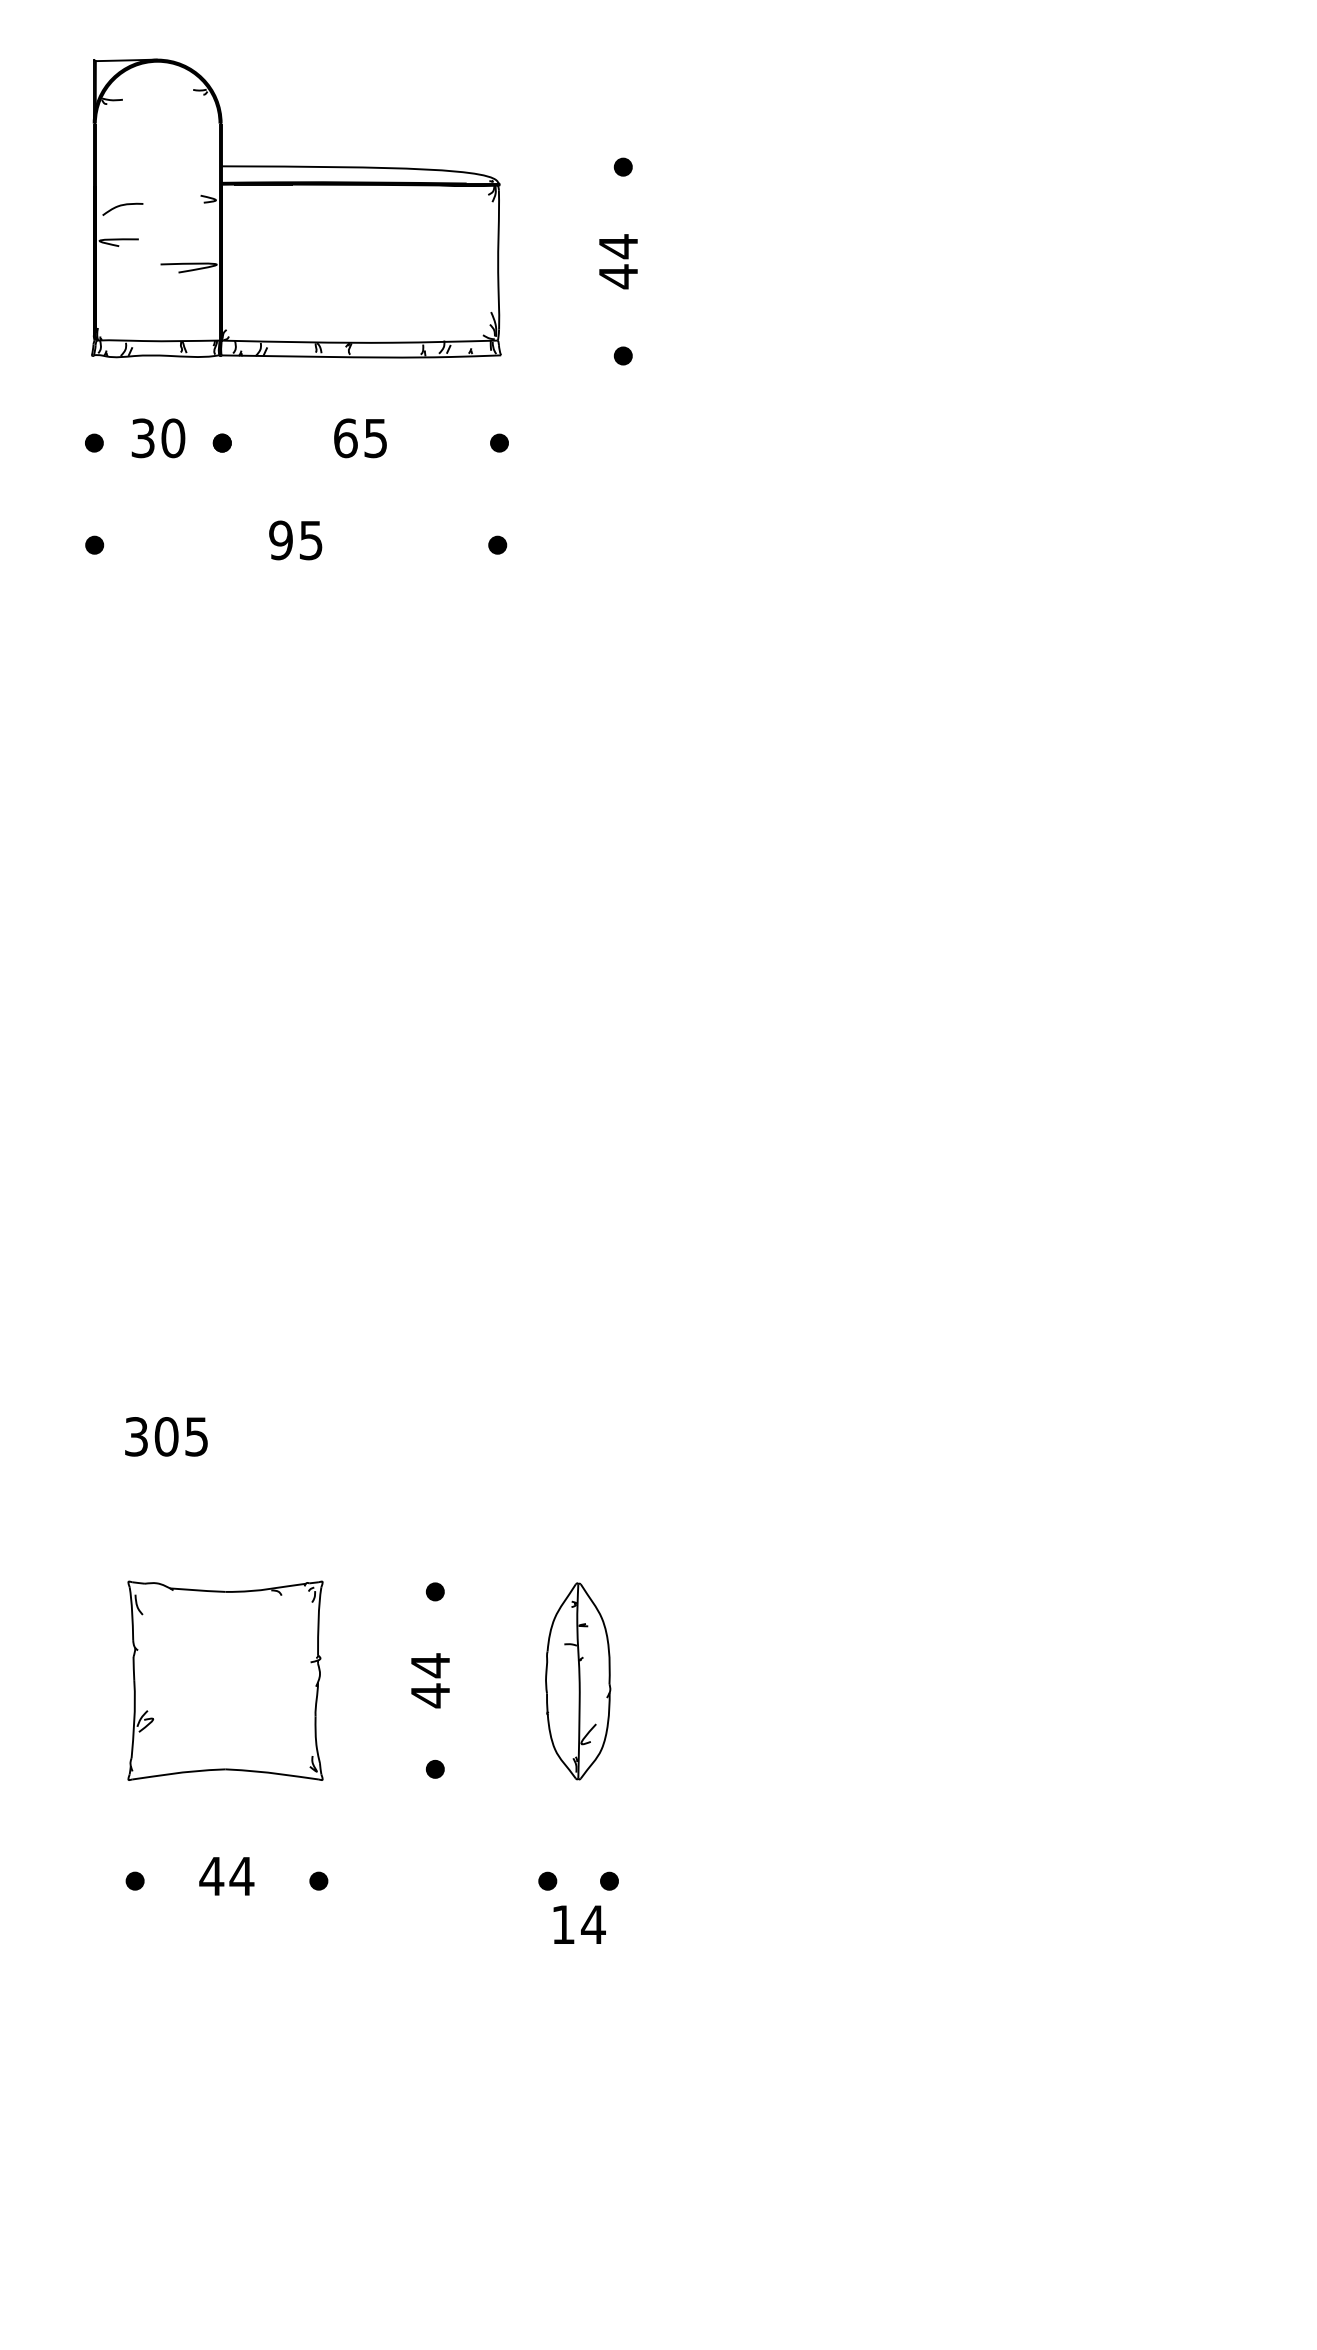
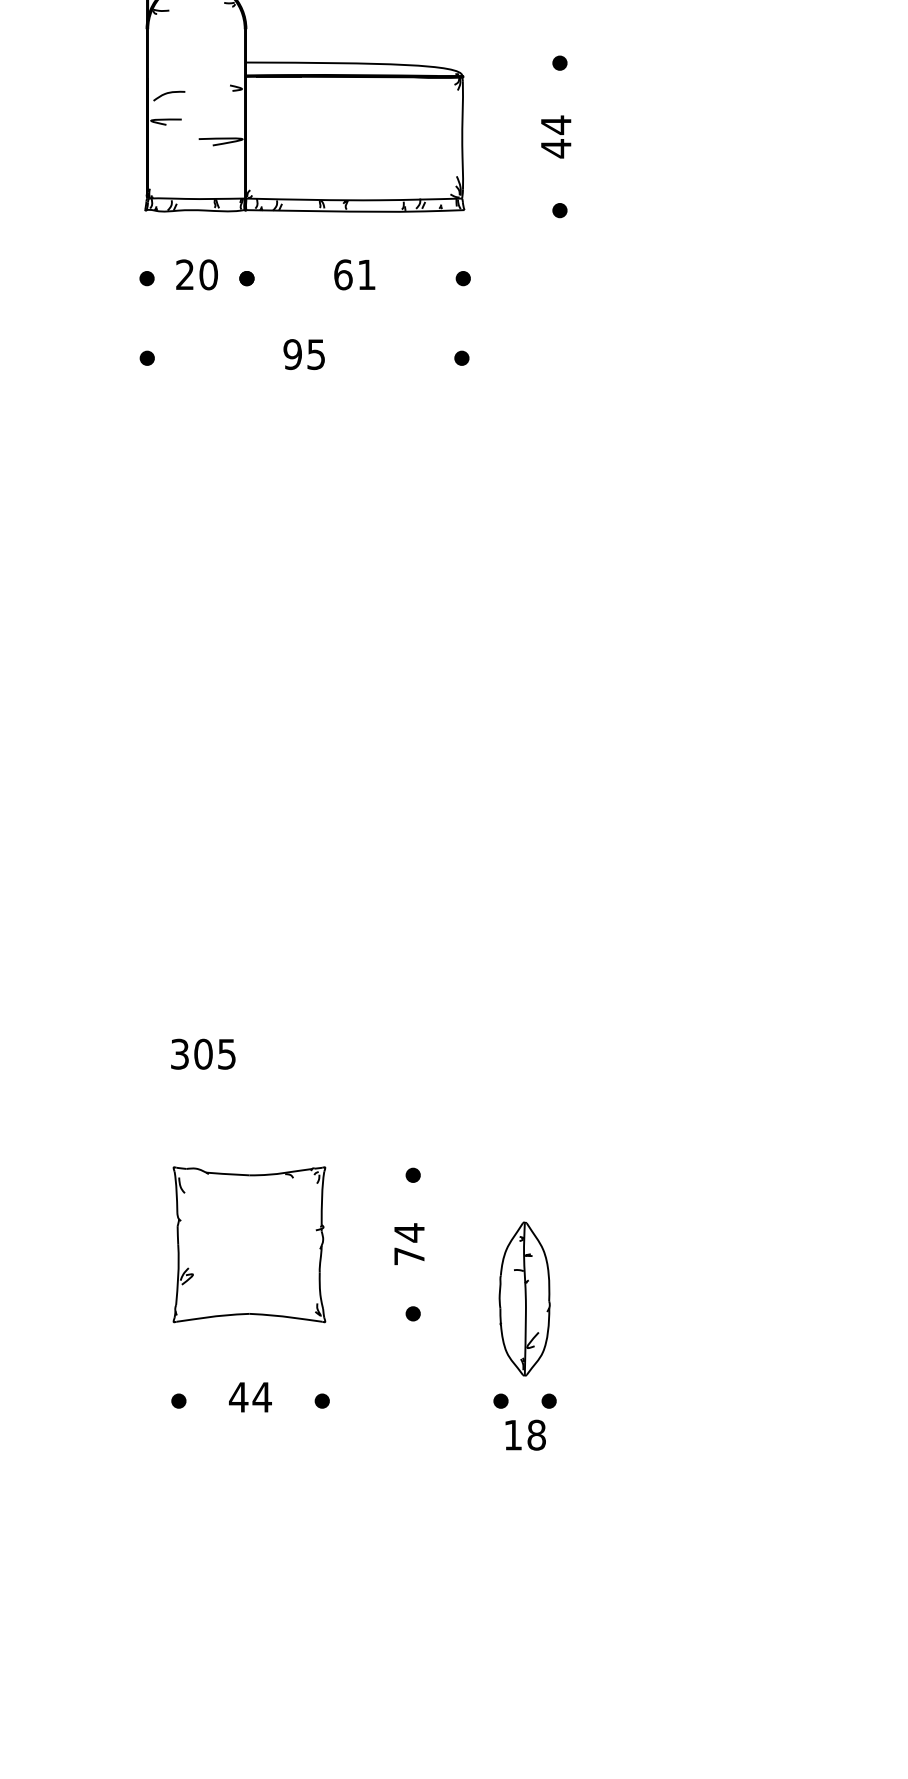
text: (142, 438) -> (184, 274), 30 -> 20
text: (375, 438) -> (366, 274), 65 -> 61
part: (578, 1681) -> (524, 1299), moved
text: (430, 1695) -> (409, 1256), 44 -> 74
text: (593, 1924) -> (536, 1434), 14 -> 18

